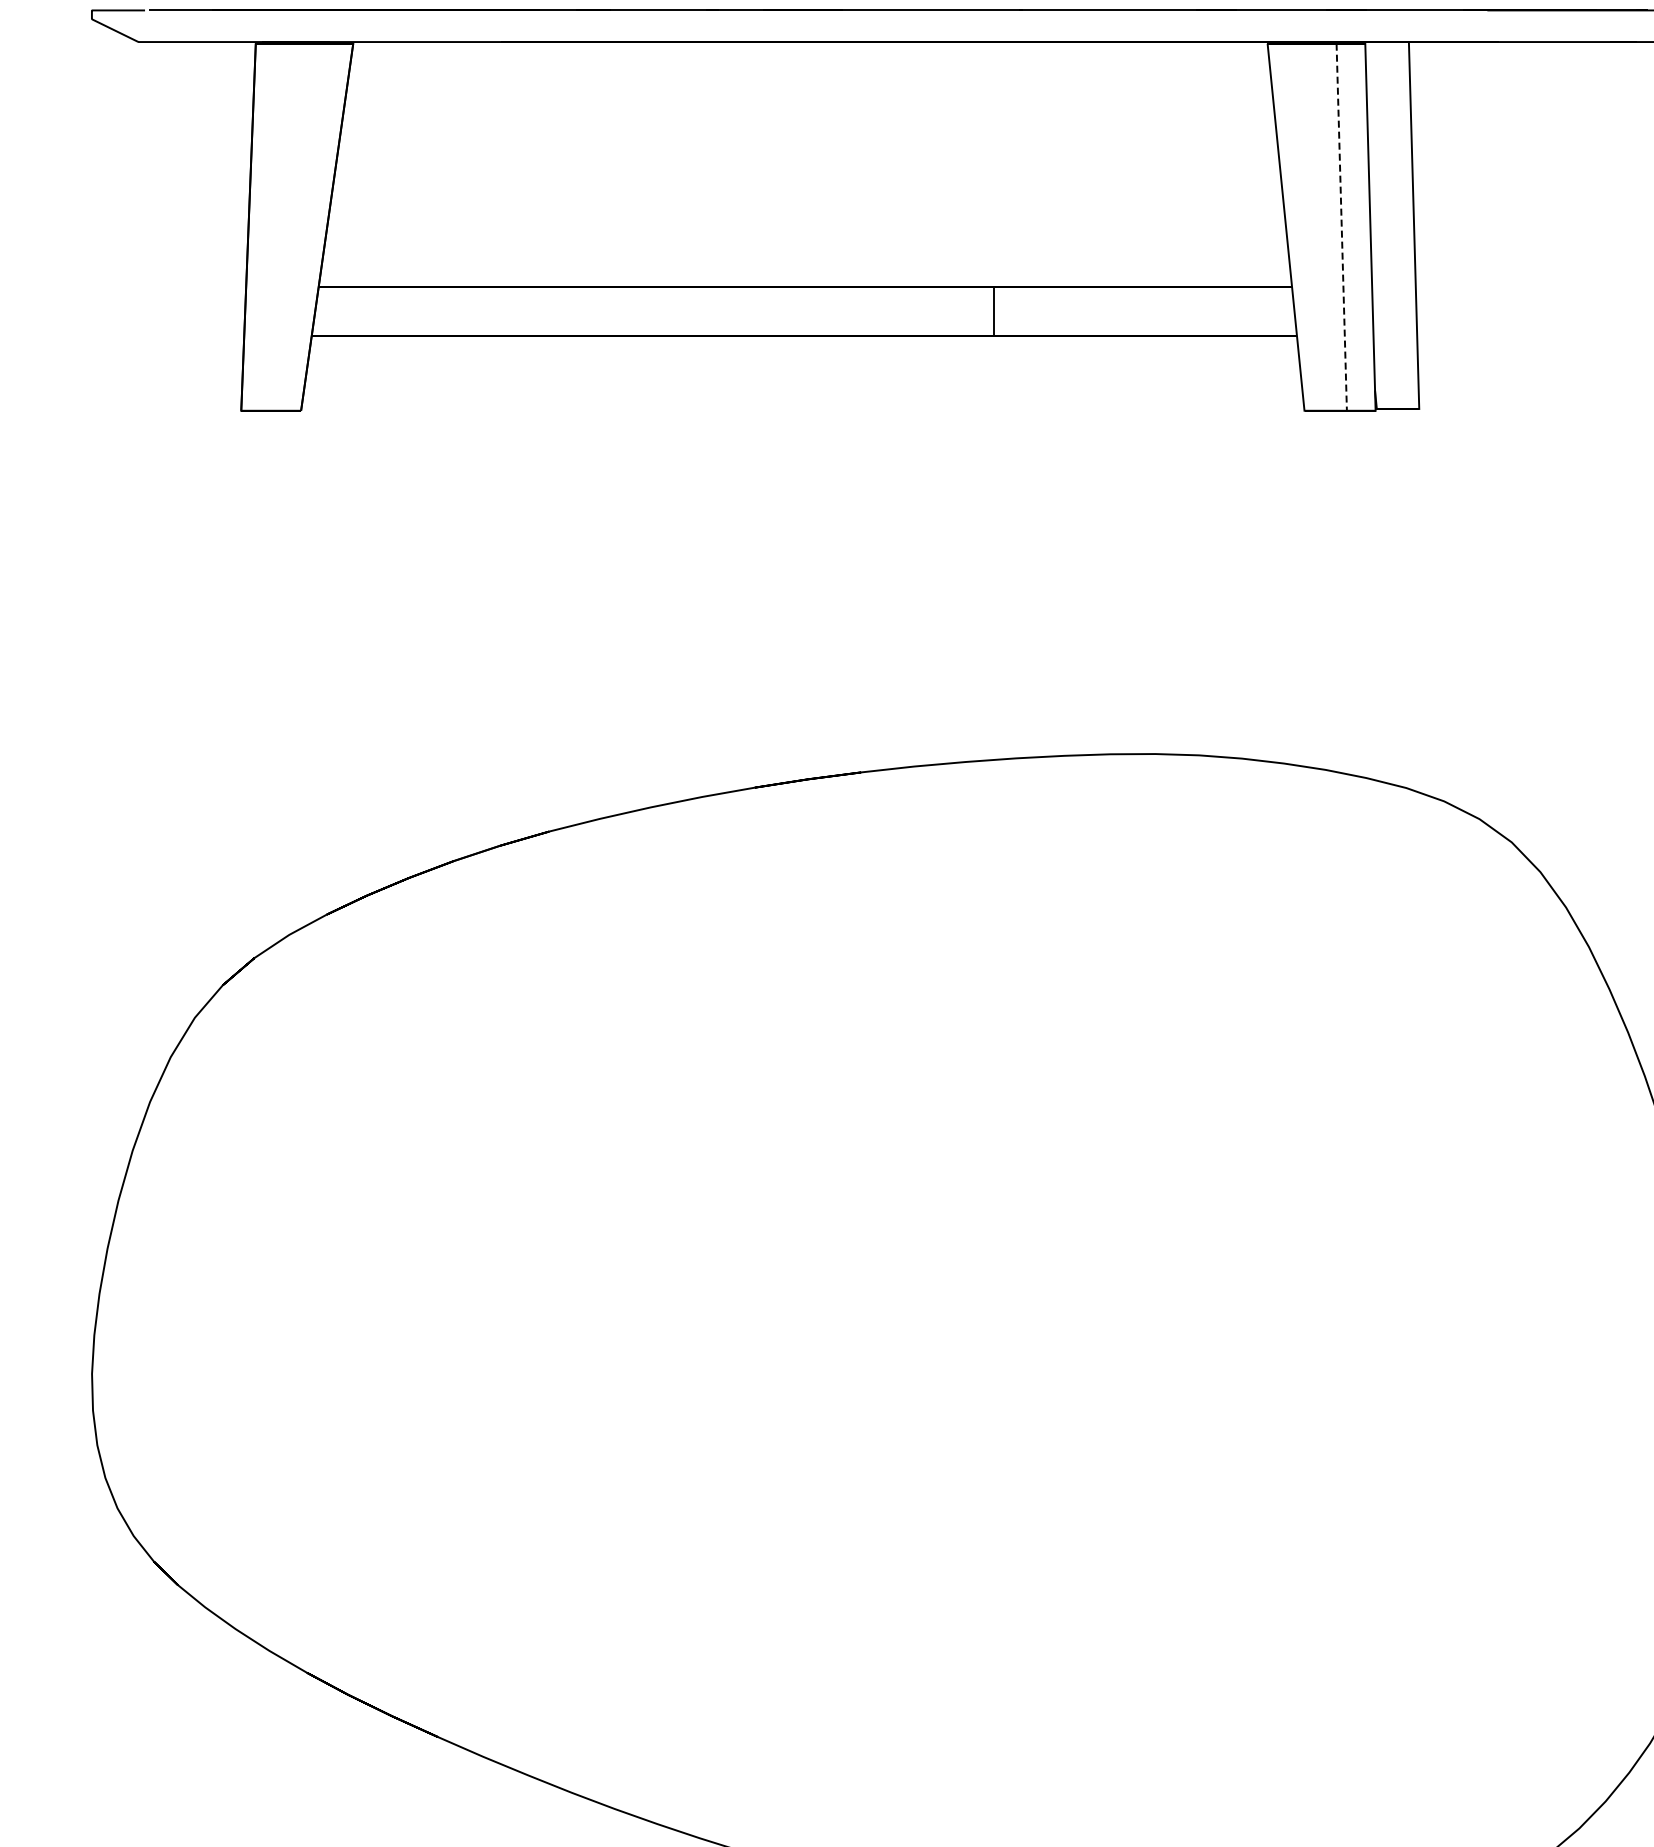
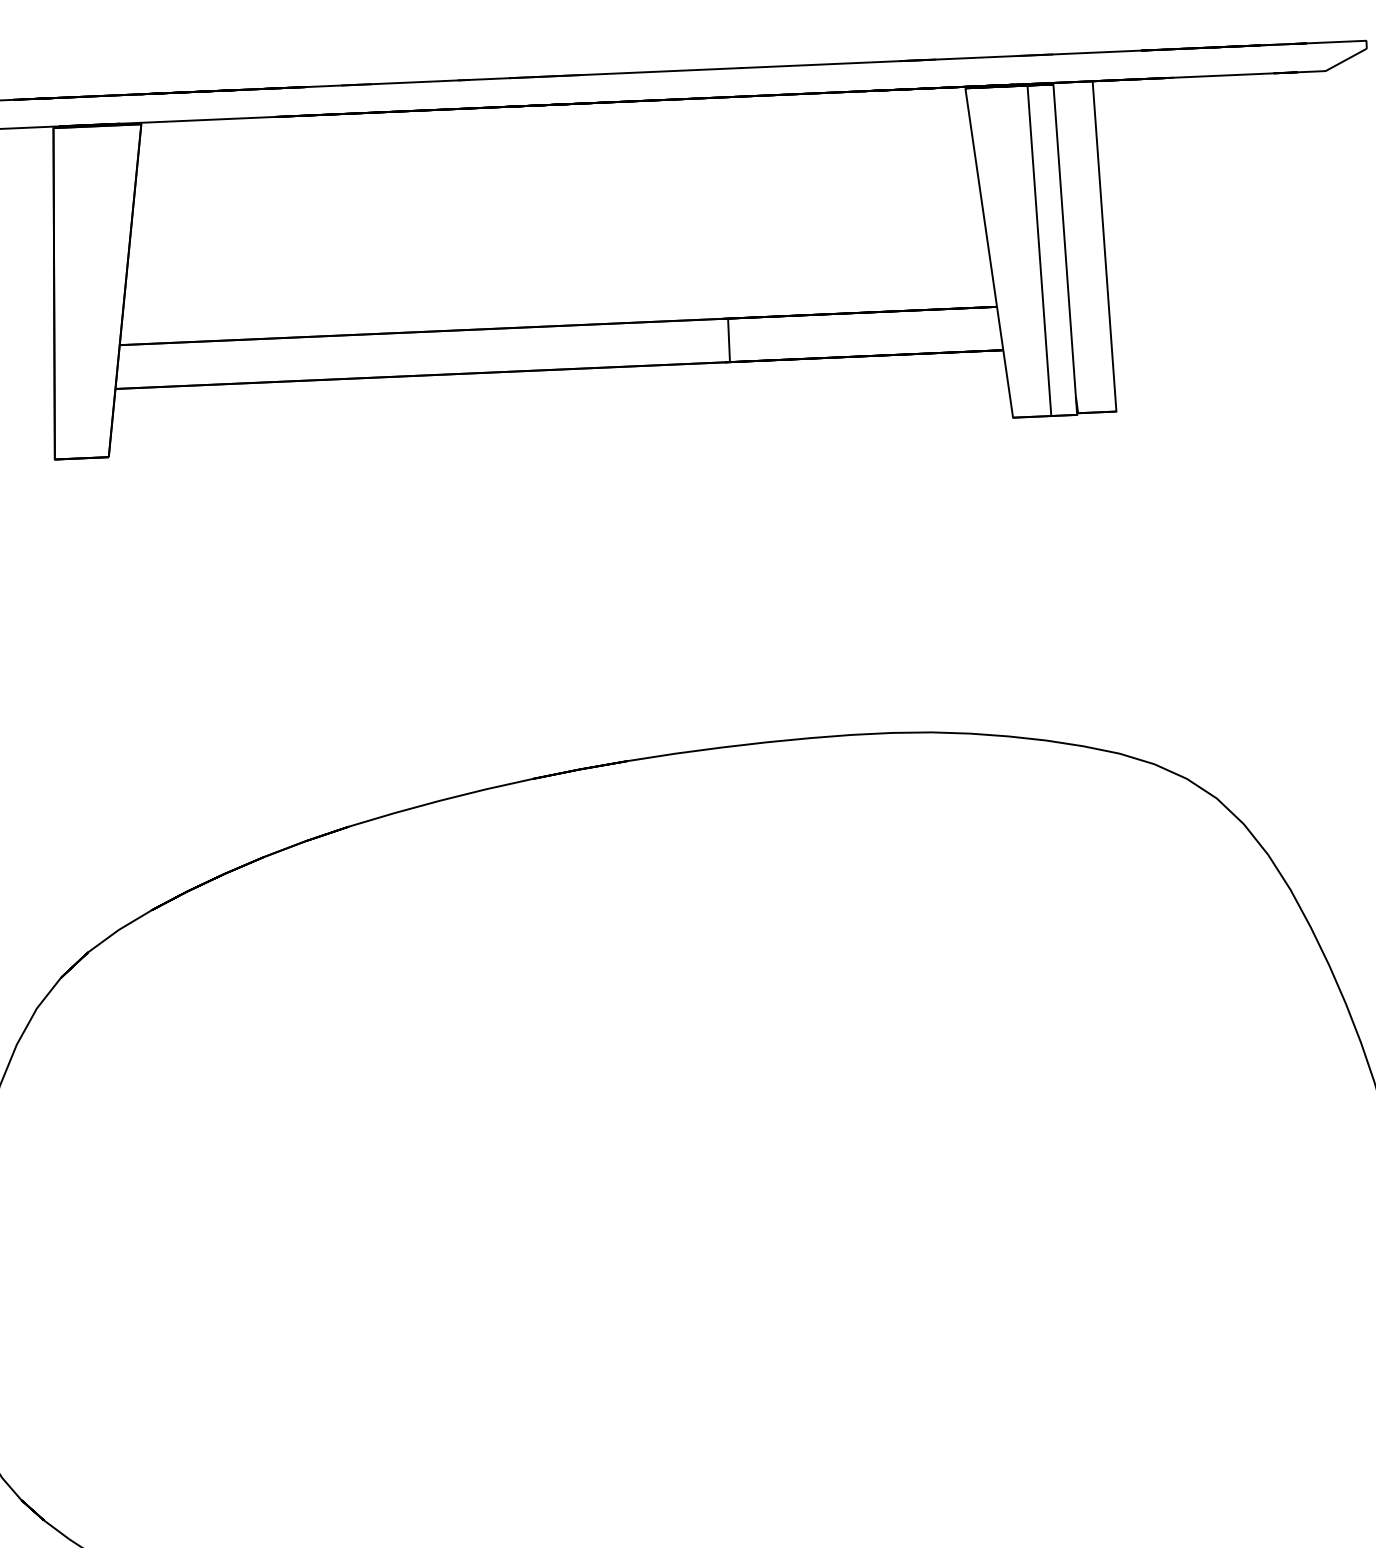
line: (1341, 227) -> (1039, 251), dashed -> solid

